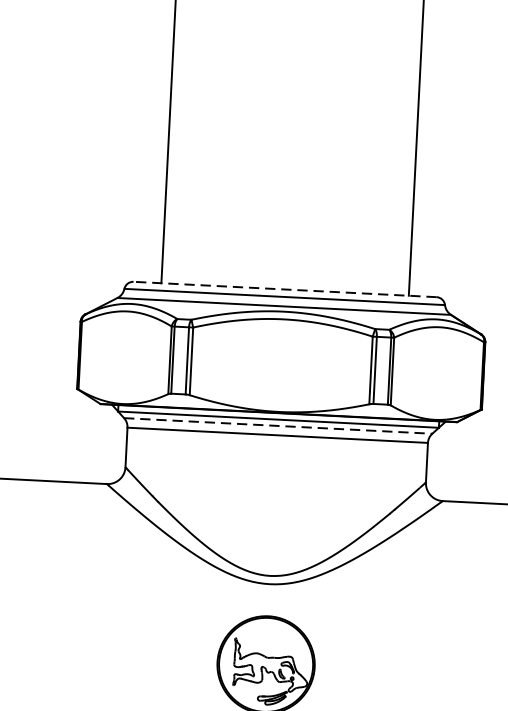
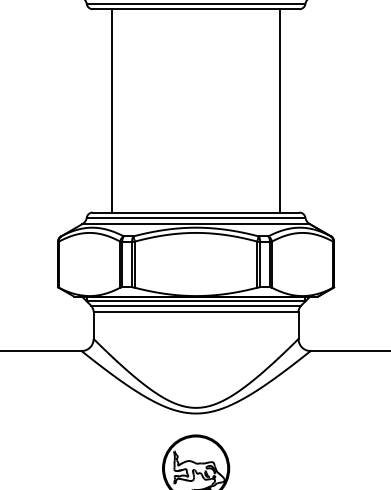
line: (284, 289) -> (195, 212), dashed -> solid
line: (278, 425) -> (196, 305), dashed -> solid

